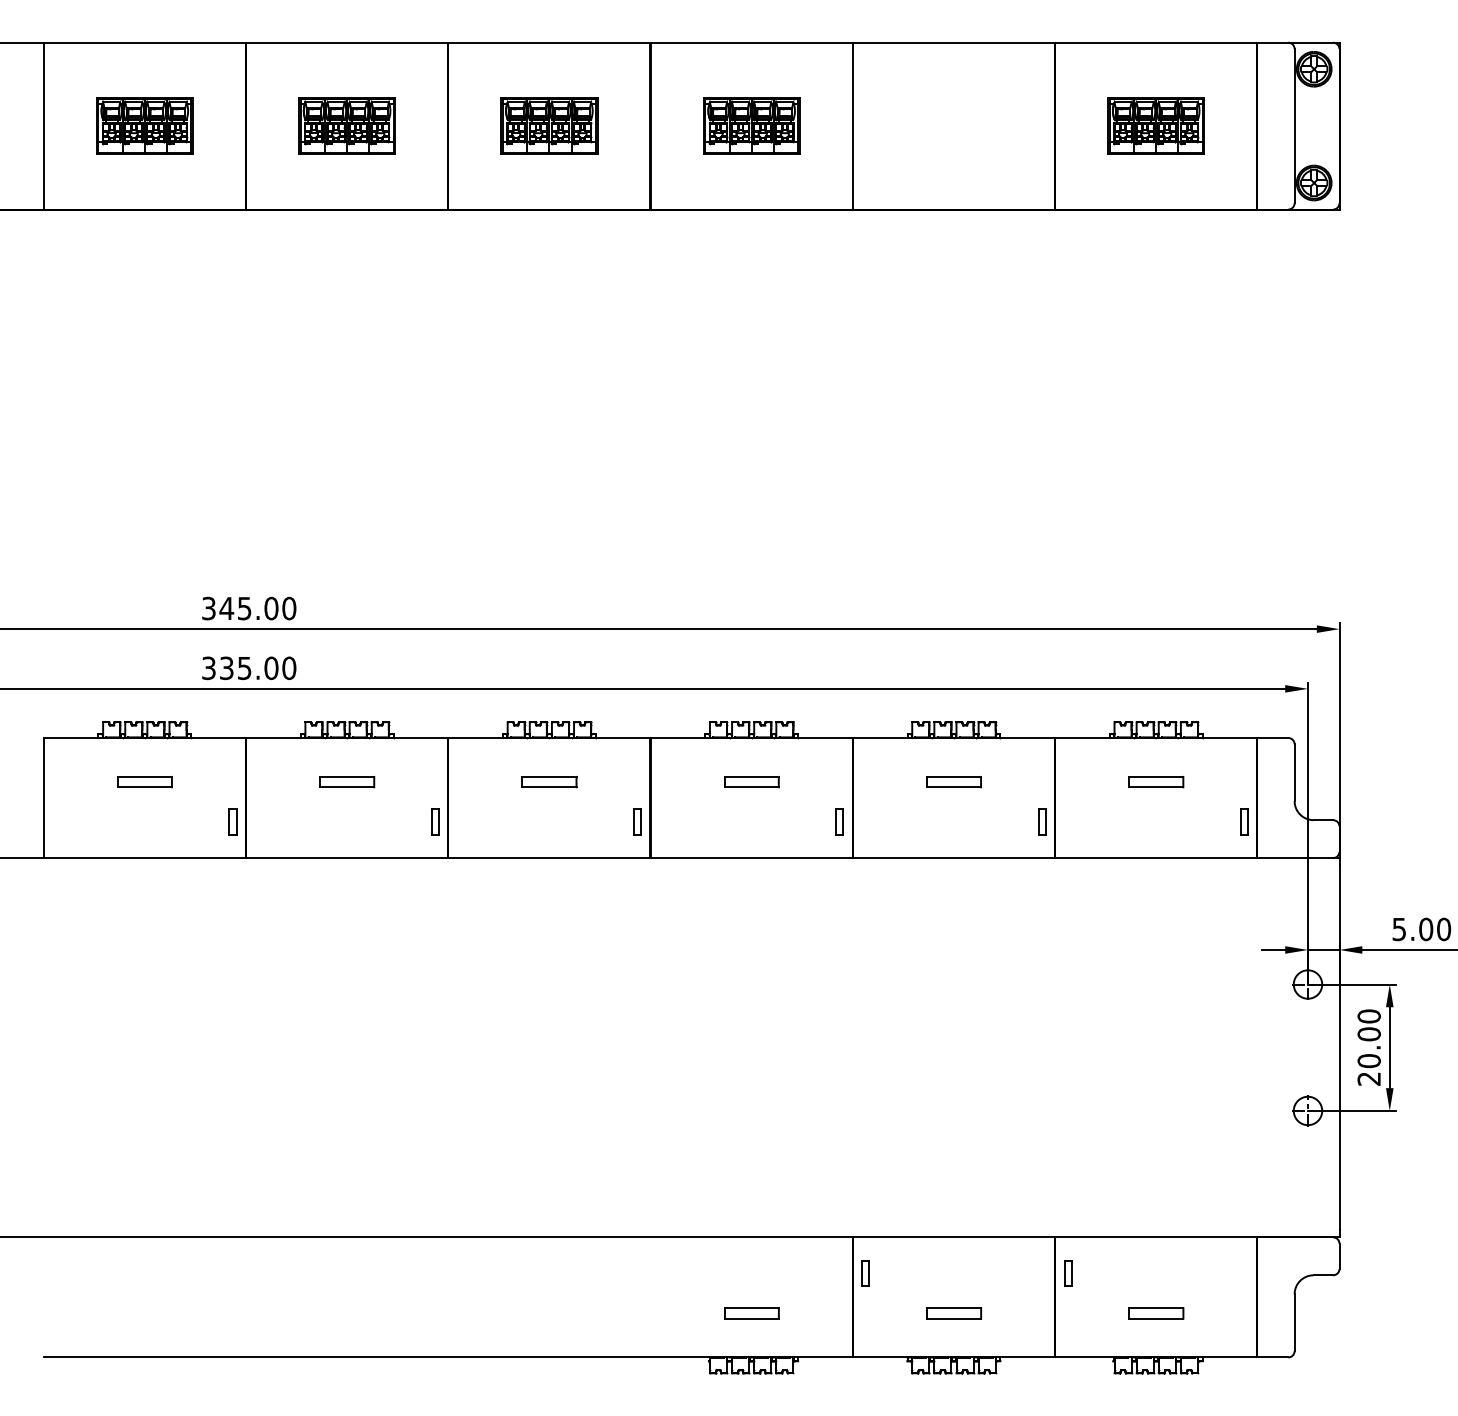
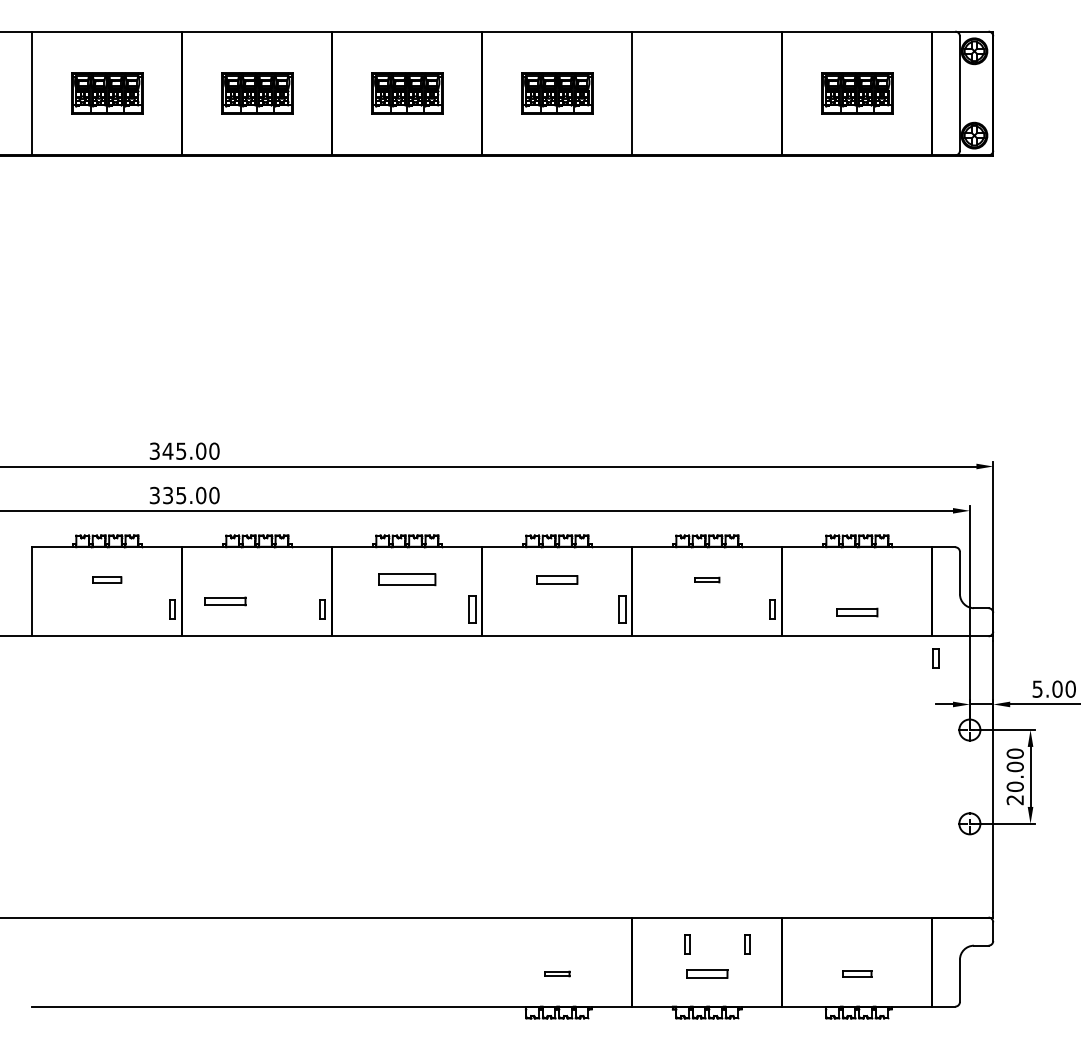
part: (144, 782) -> (107, 580), size x0.7
part: (347, 782) -> (225, 601), moved
part: (549, 782) -> (407, 580), size x1.4
part: (953, 782) -> (706, 580), size x0.6
part: (1156, 782) -> (857, 612), moved
part: (637, 821) -> (472, 609), size x1.4
part: (839, 821) -> (622, 609), size x1.4
part: (1244, 821) -> (936, 658), moved
part: (865, 1273) -> (686, 944), moved
part: (1068, 1273) -> (747, 944), moved
part: (751, 1313) -> (557, 974), size x0.6
part: (1156, 1313) -> (857, 974), size x0.7

